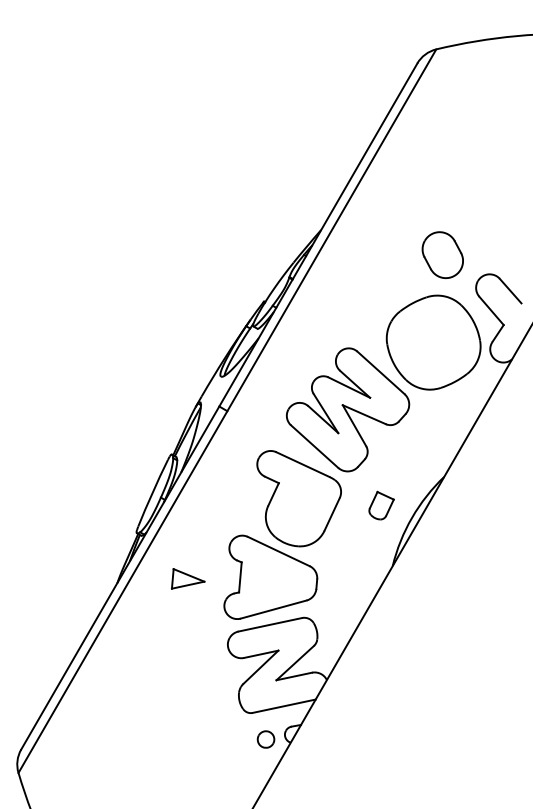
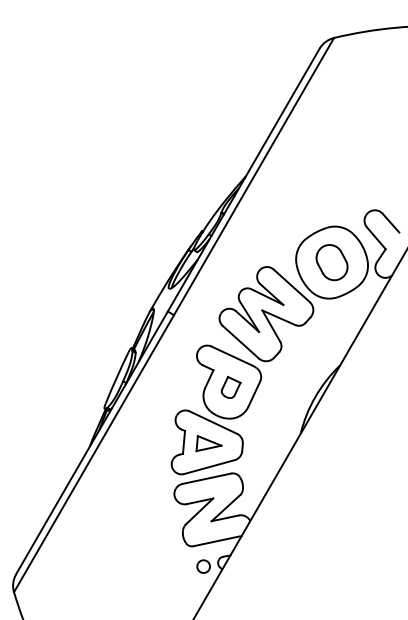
part: (442, 255) -> (331, 262), moved
part: (380, 504) -> (230, 386), moved
part: (187, 578) -> (208, 443), moved

